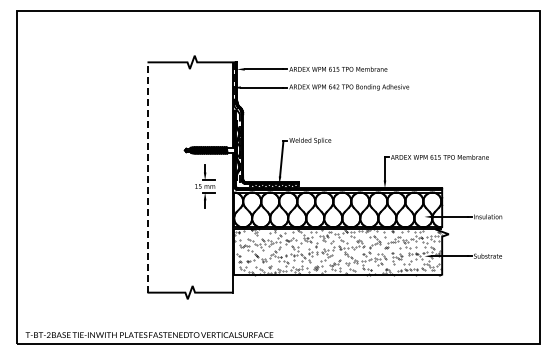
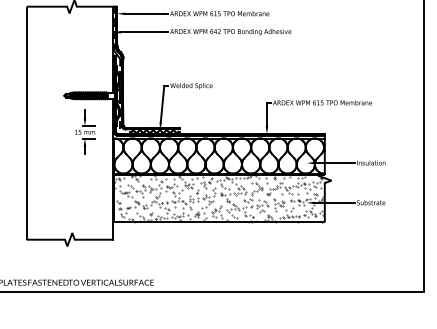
line: (147, 177) -> (26, 123), dashed -> solid

